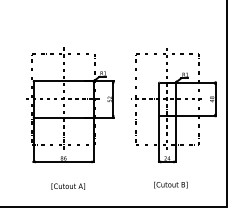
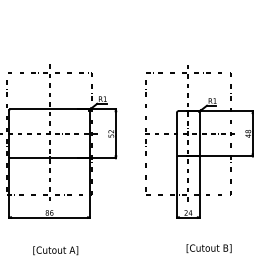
text: (170, 184) -> (208, 247), moved

